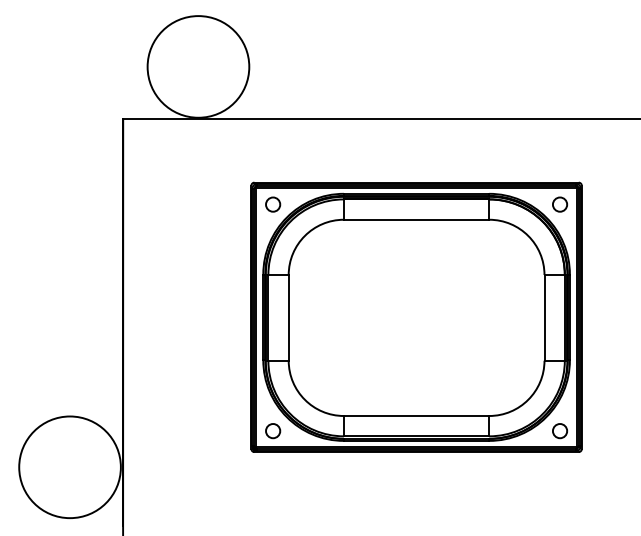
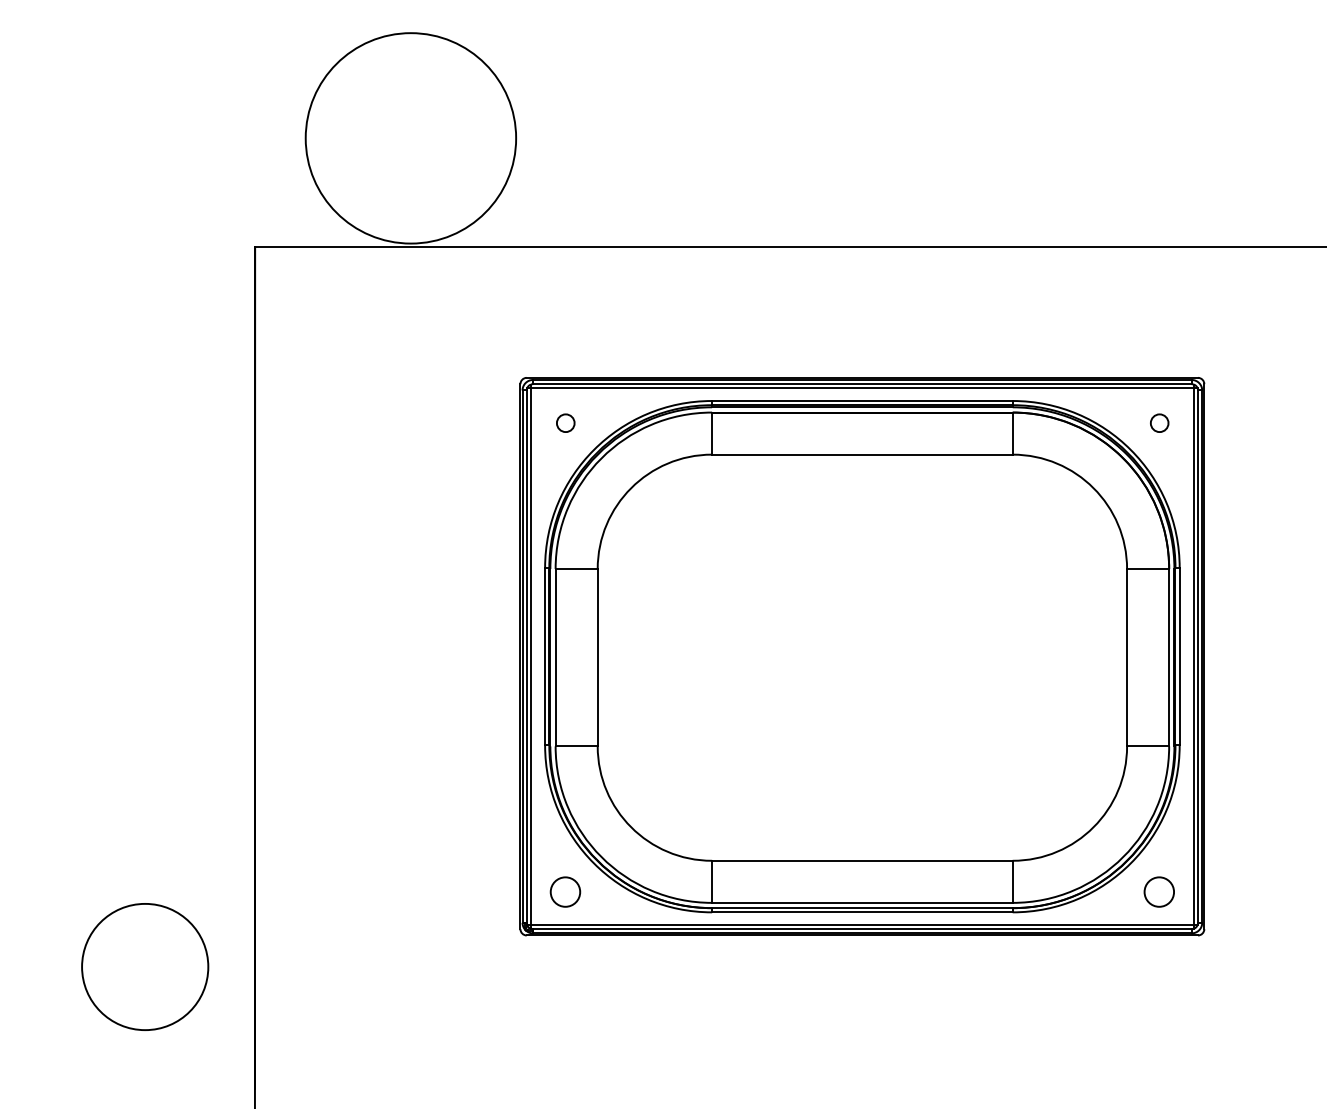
circle: (273, 204) -> (566, 423), size x0.6
circle: (560, 204) -> (1160, 423), size x0.6
circle: (69, 467) -> (144, 967), size x0.6

